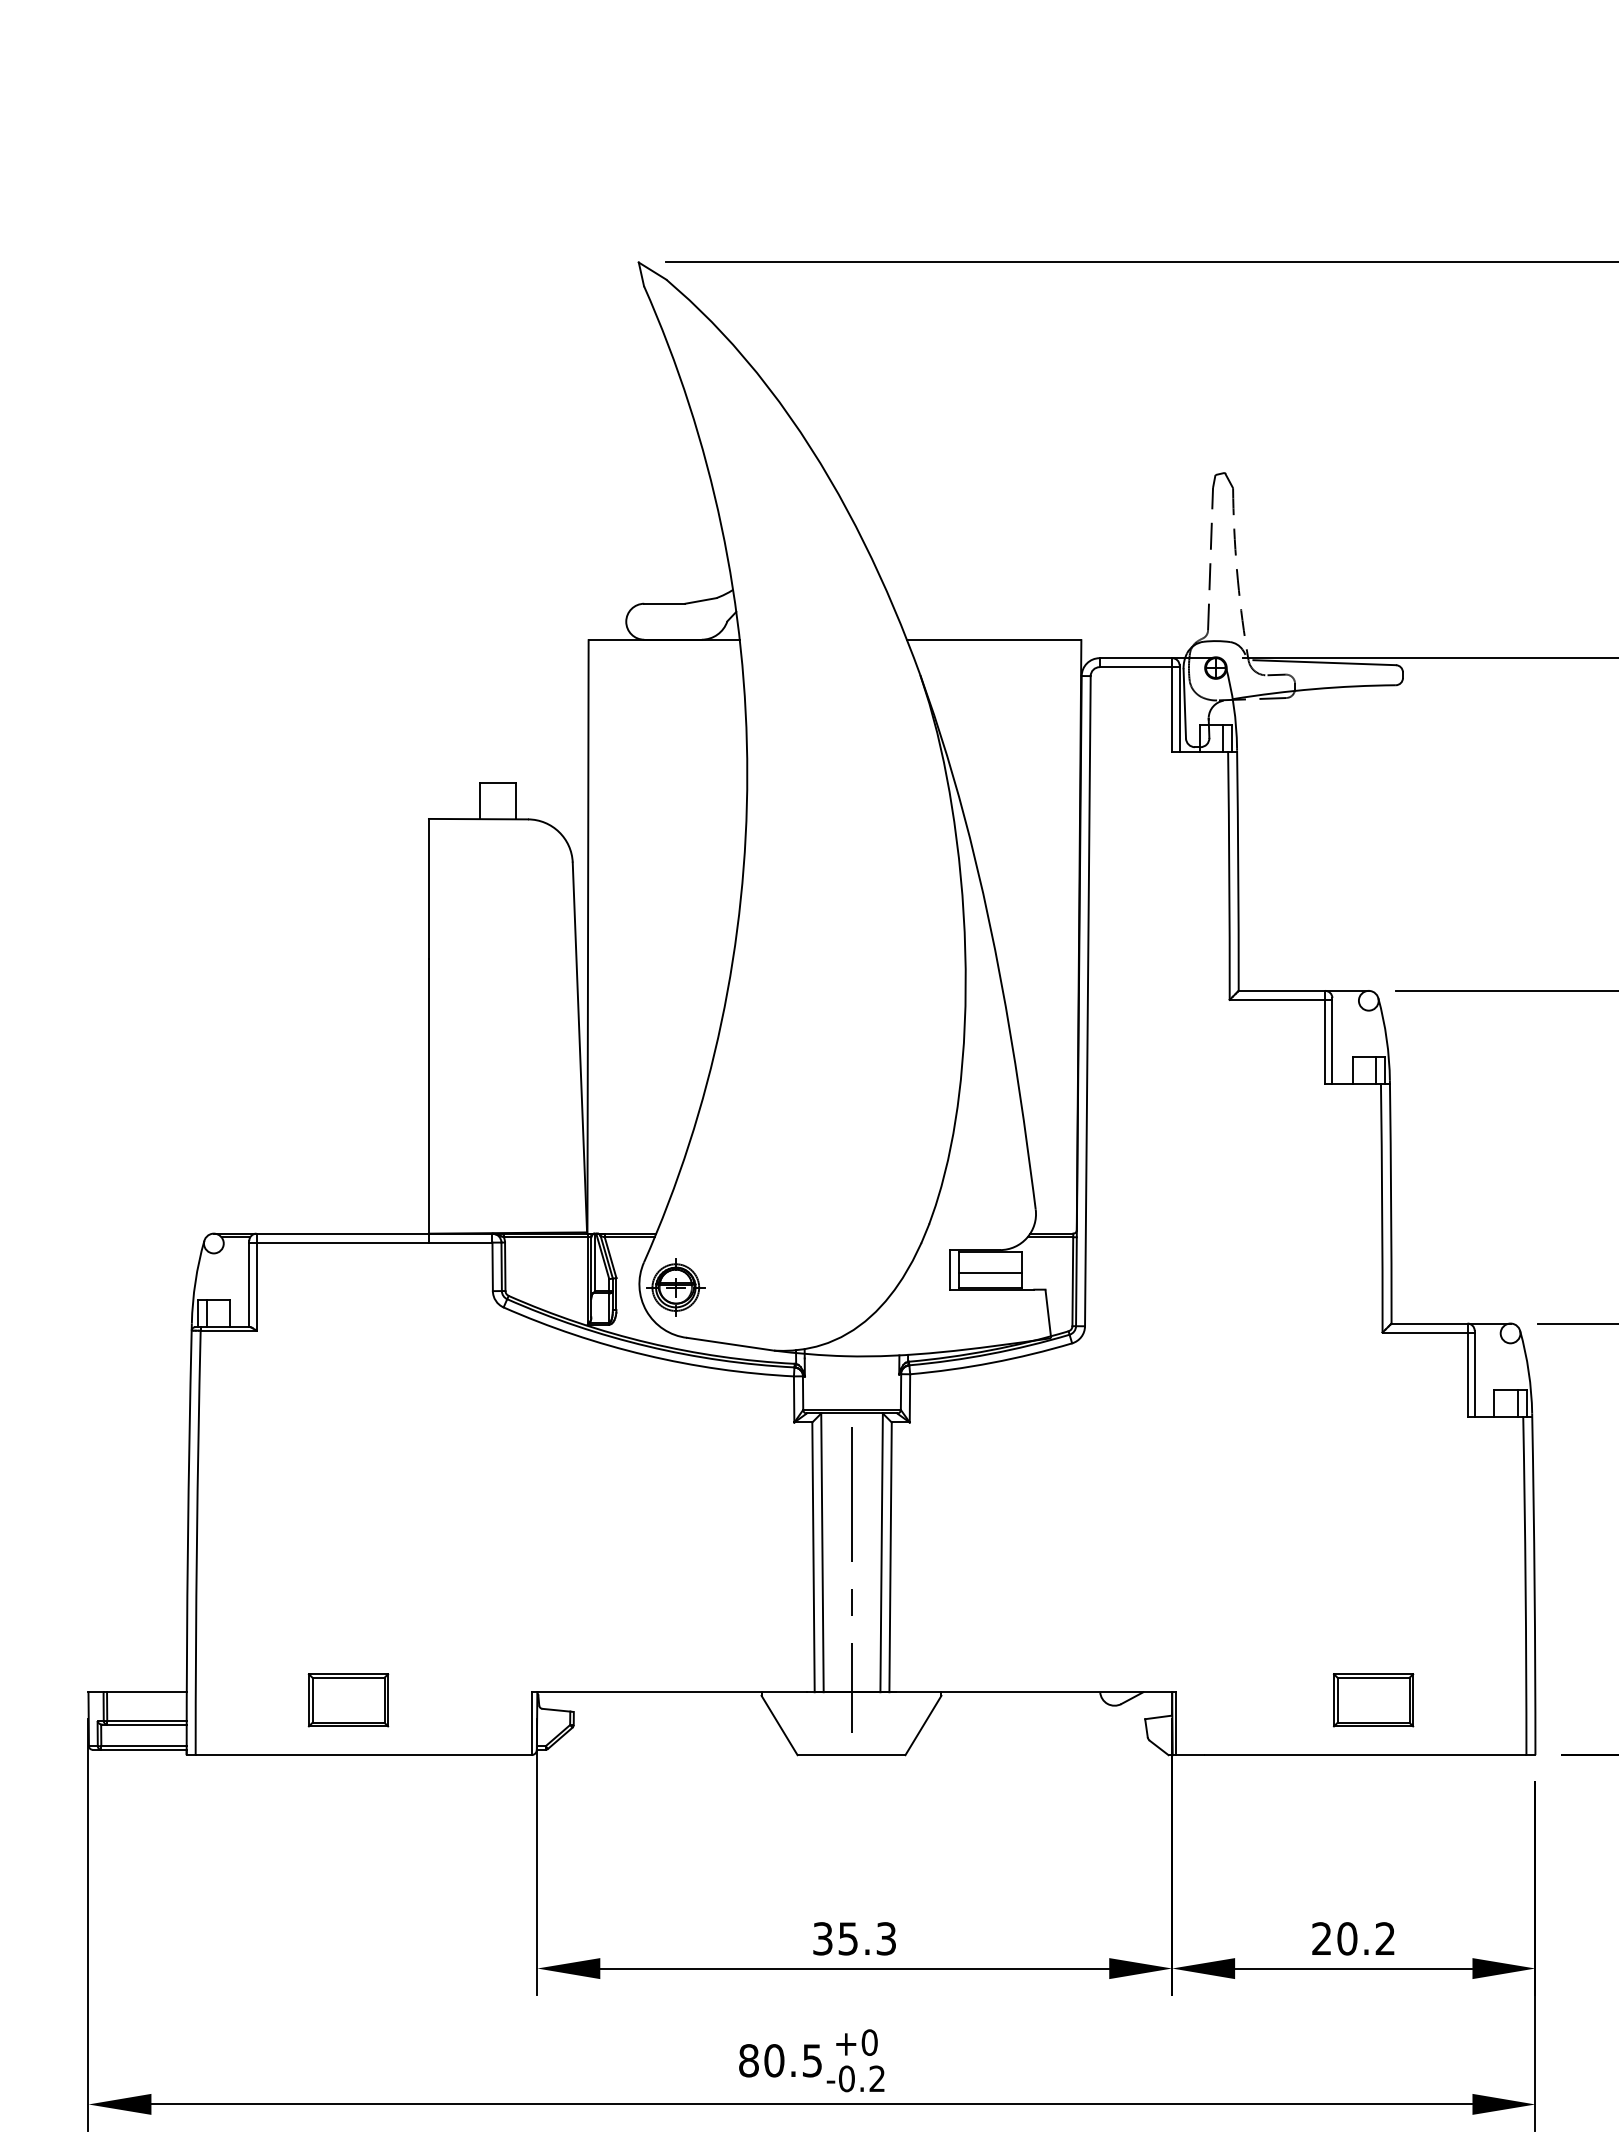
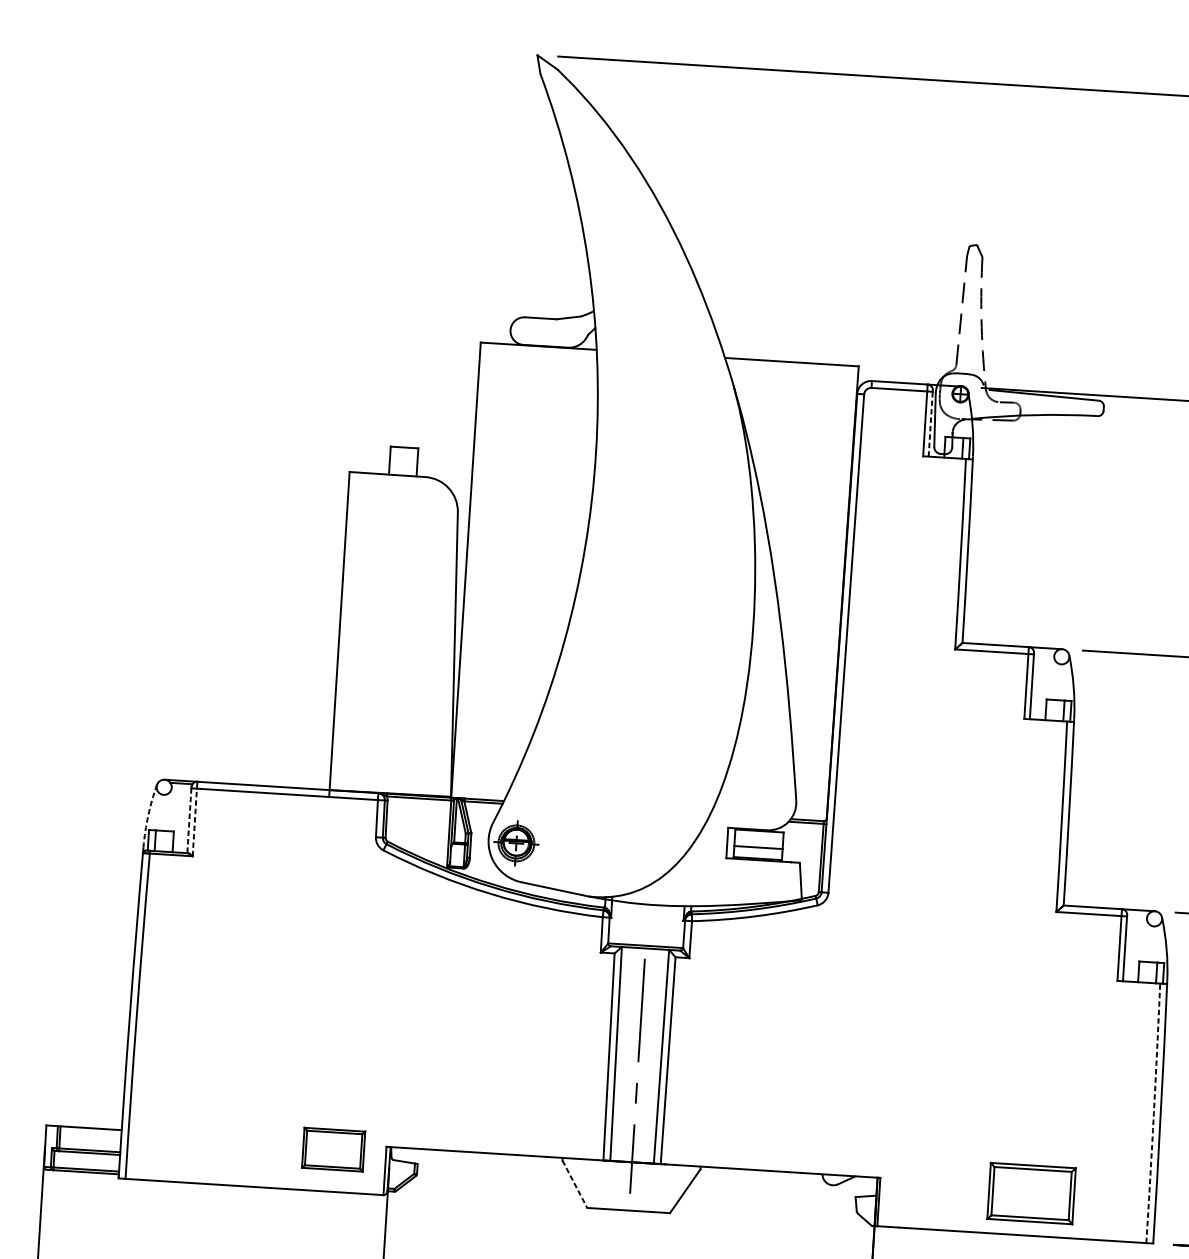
line: (1179, 708) -> (930, 423), solid -> dashed
arc: (195, 1281) -> (148, 815), solid -> dashed
line: (249, 1285) -> (189, 821), solid -> dashed
line: (256, 1286) -> (194, 822), solid -> dashed
arc: (1525, 1586) -> (1153, 1113), solid -> dashed
part: (348, 1700) -> (333, 1149), moved
part: (1373, 1700) -> (1031, 1193), size x1.4
line: (779, 1725) -> (574, 1184), solid -> dashed

